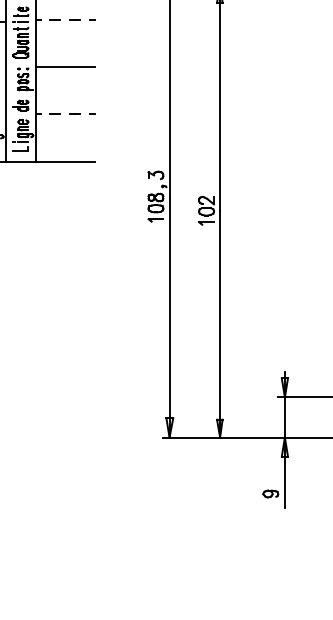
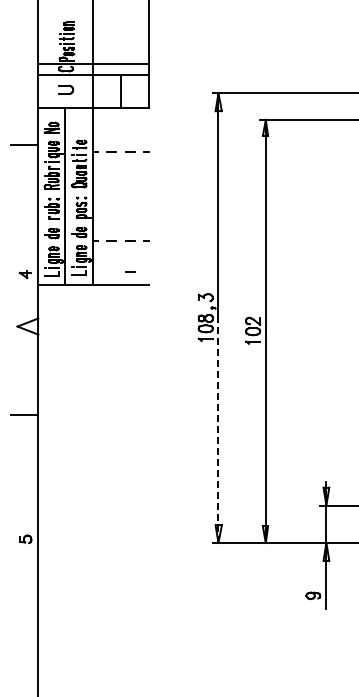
line: (64, 67) -> (120, 196), removed
part: (75, 147) -> (130, 271), added
line: (169, 317) -> (218, 430), solid -> dashed

